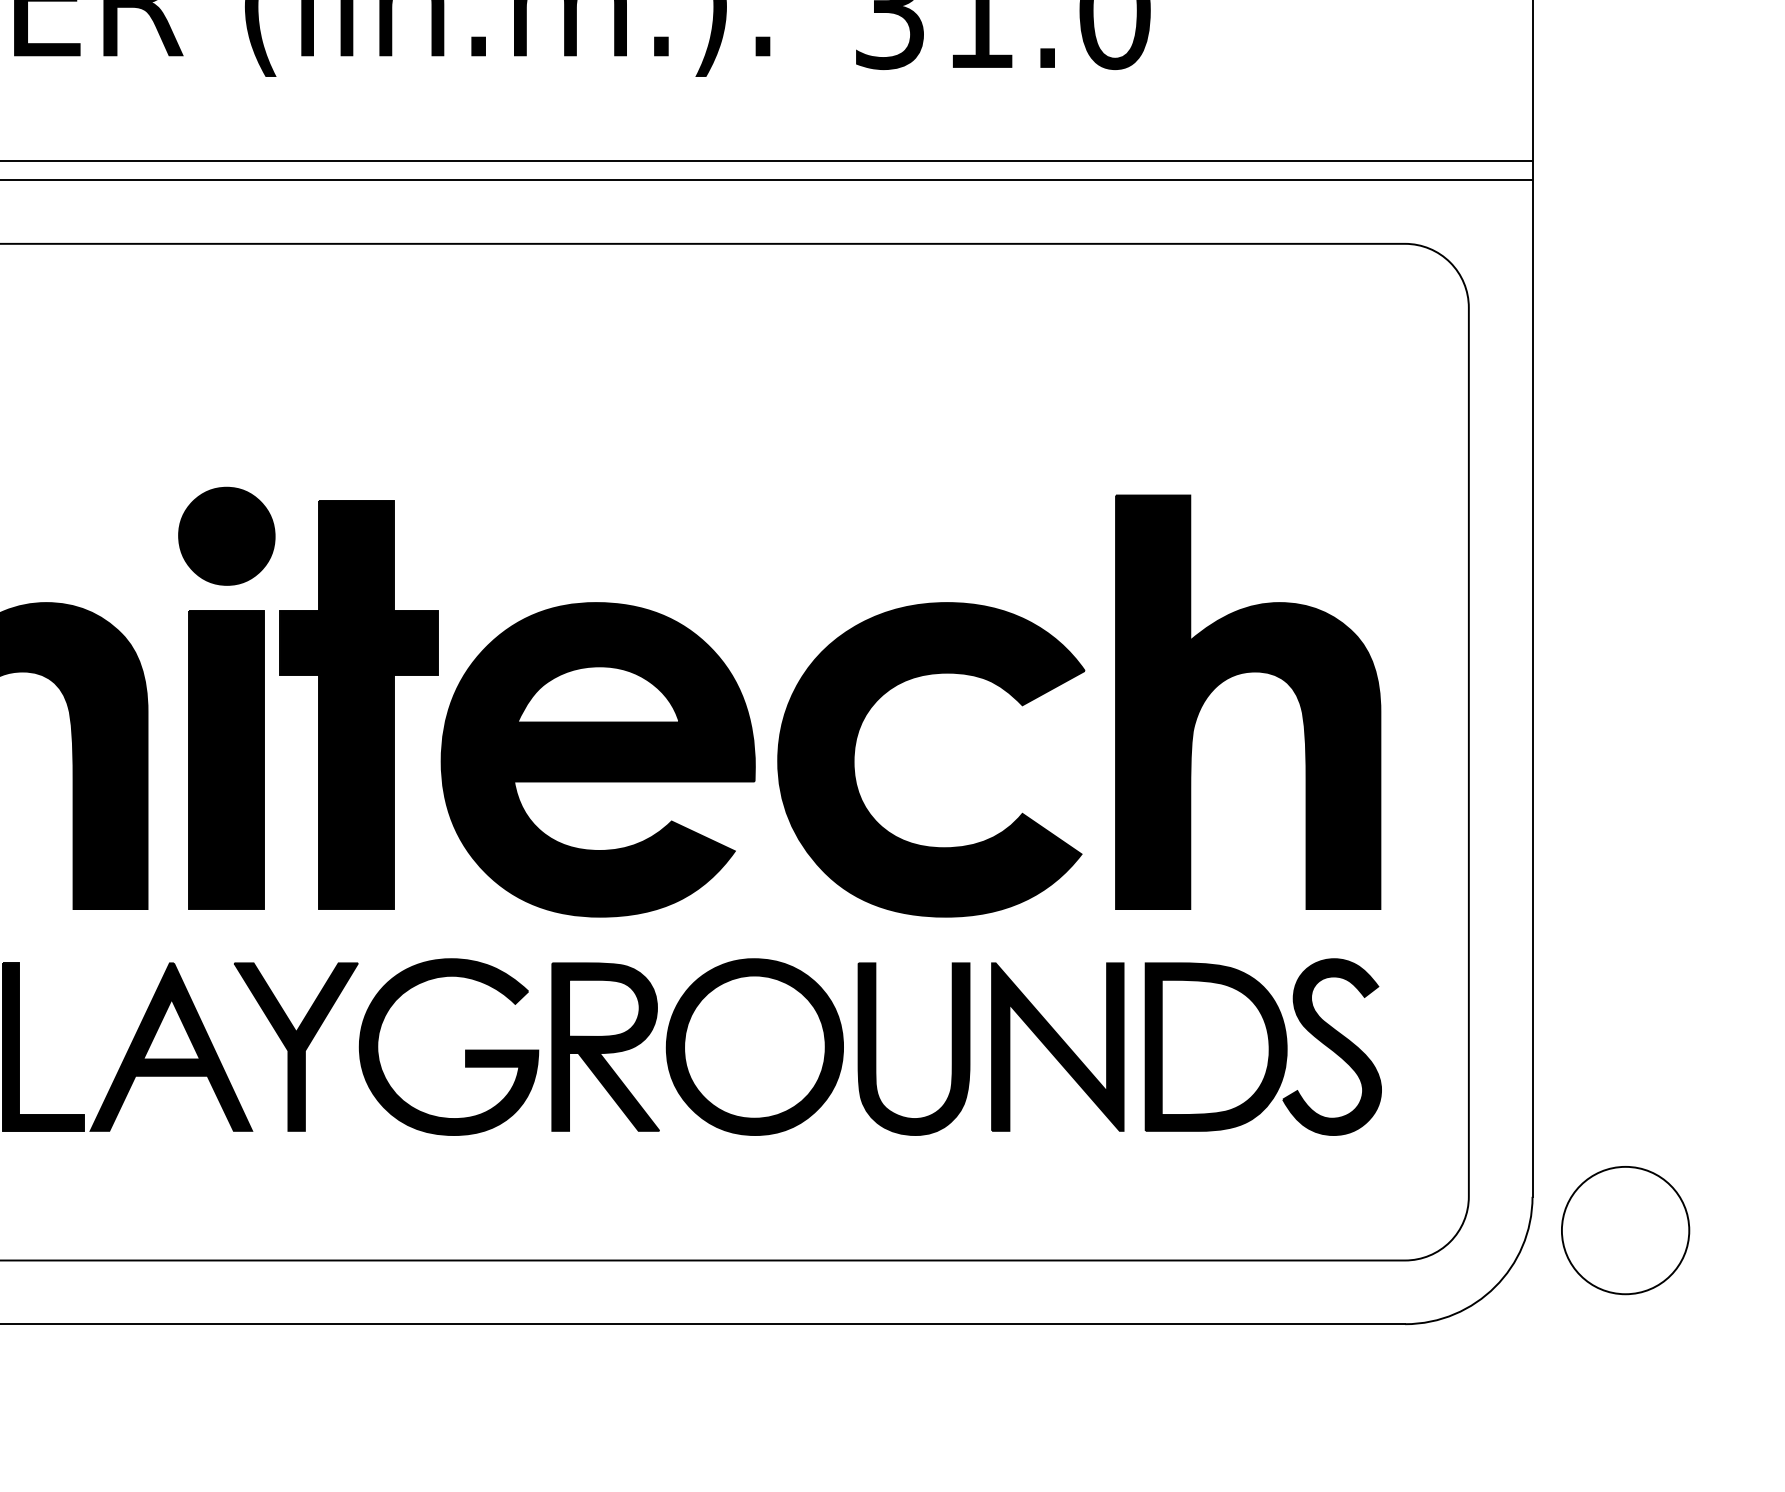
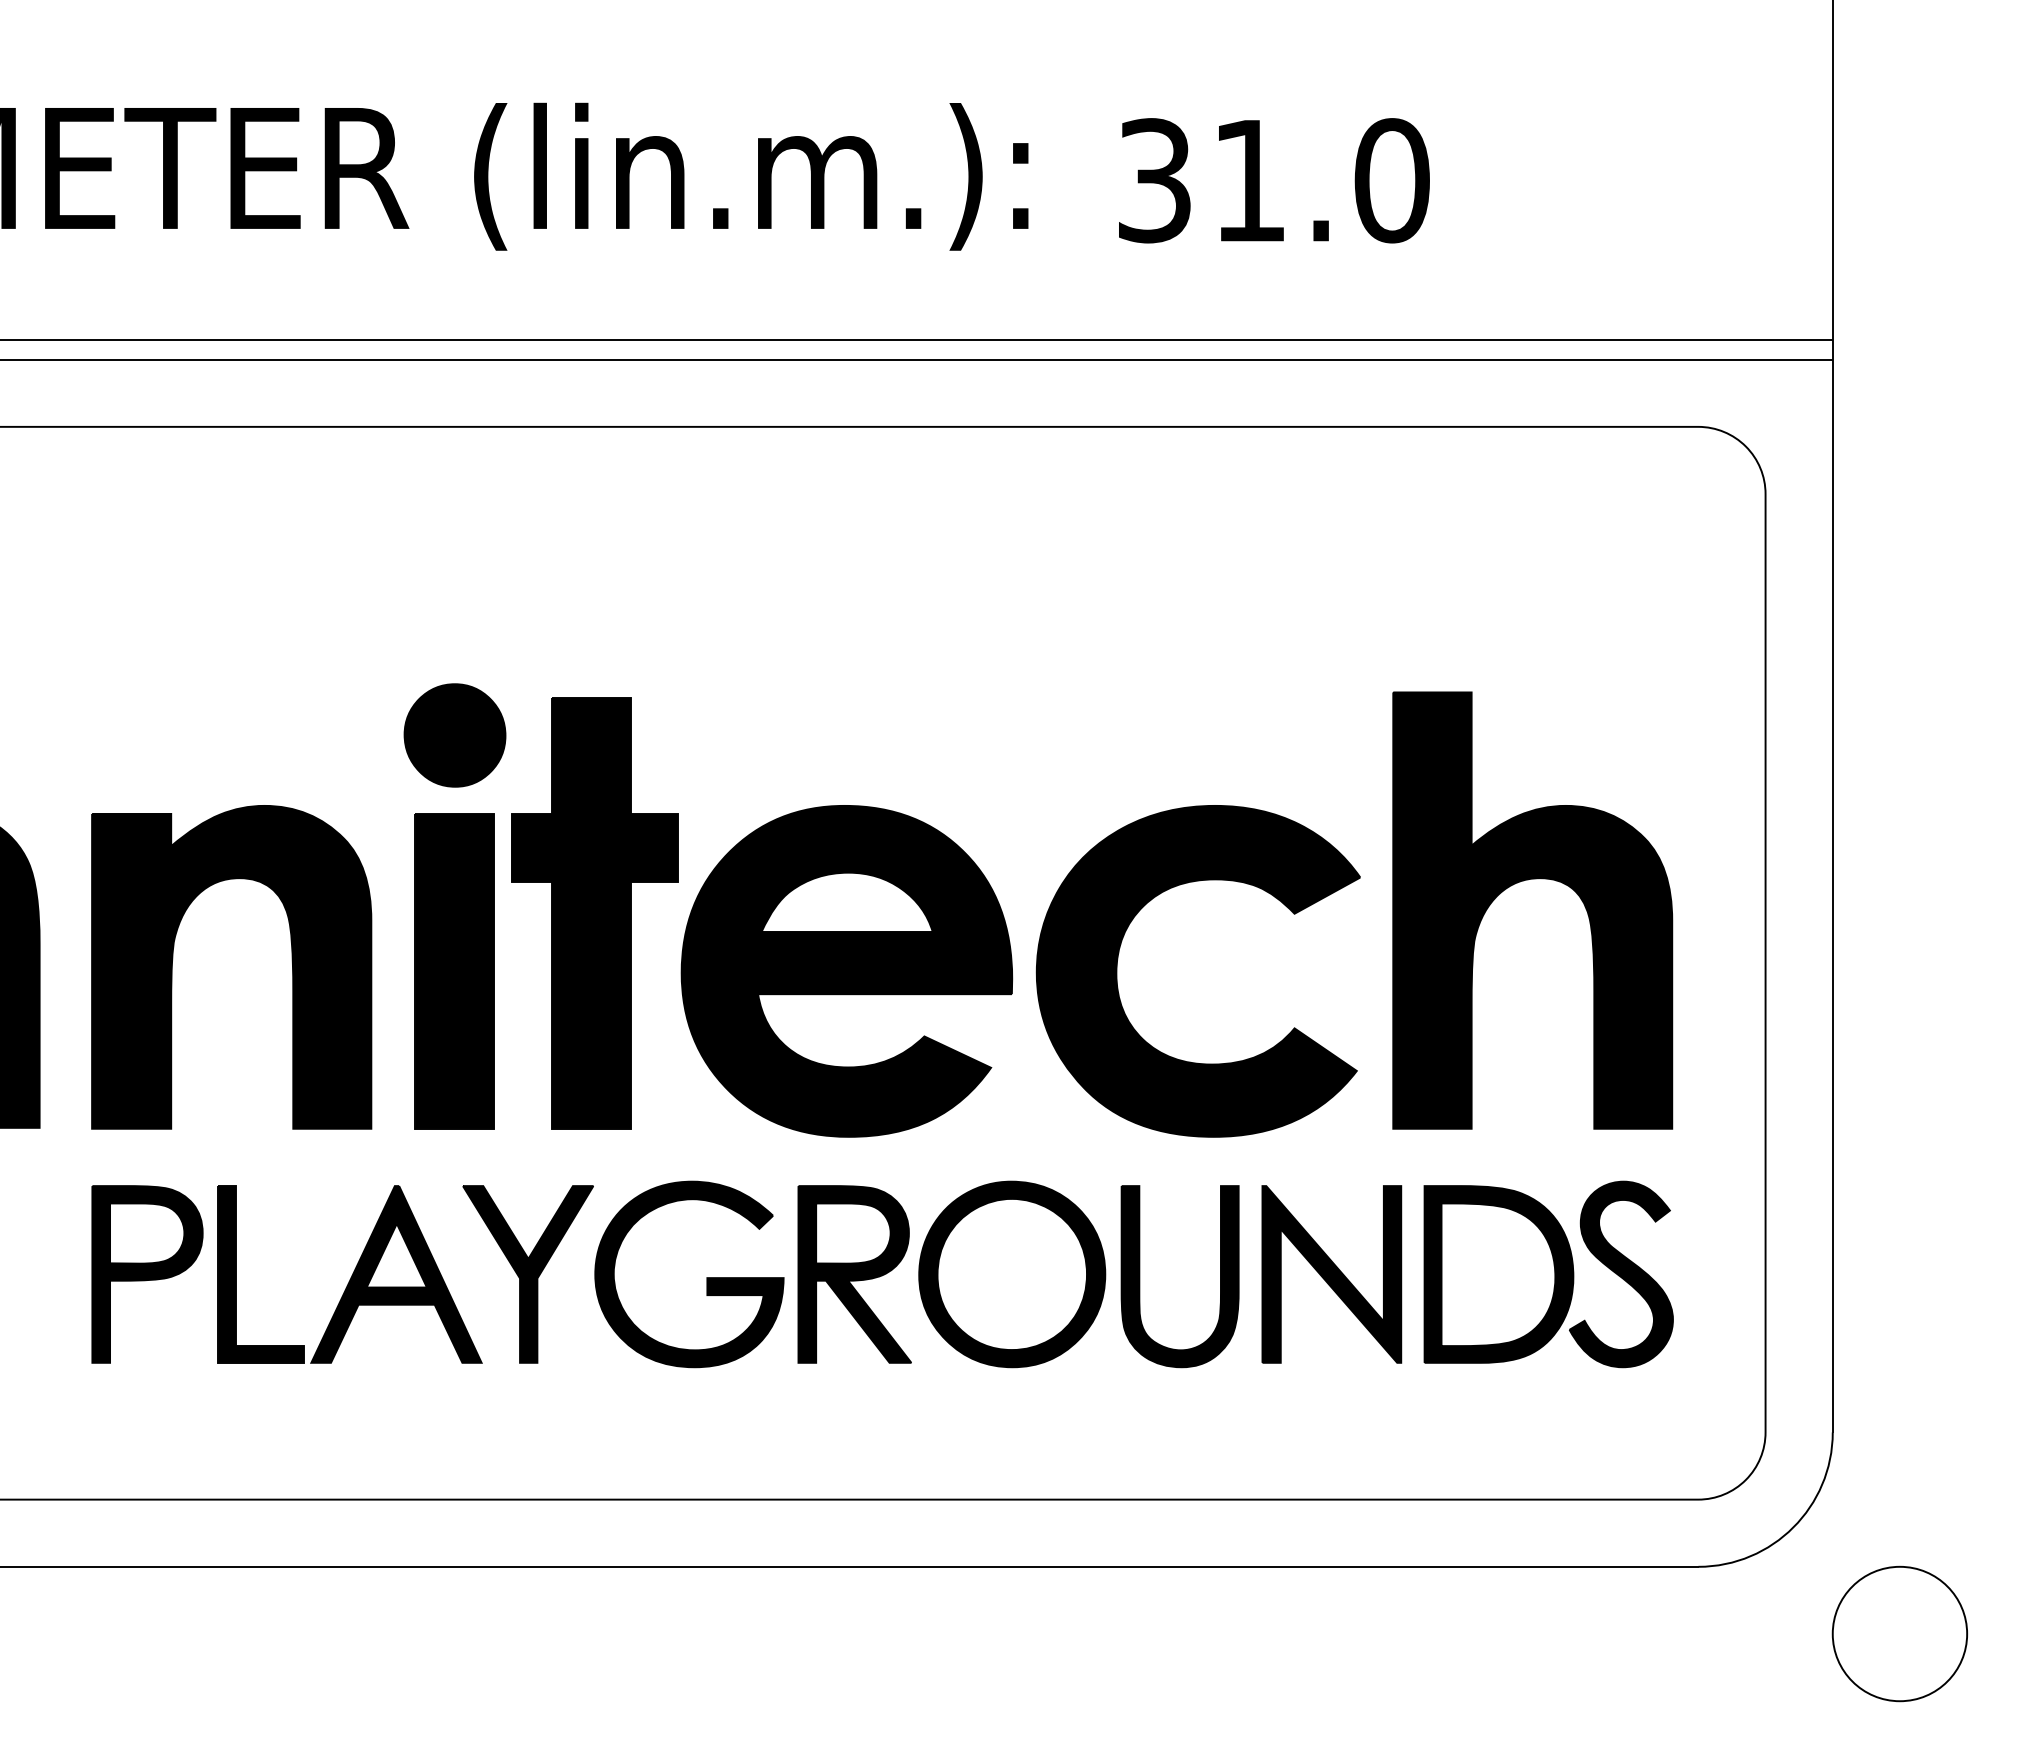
circle: (1625, 1230) -> (1899, 1633), moved

